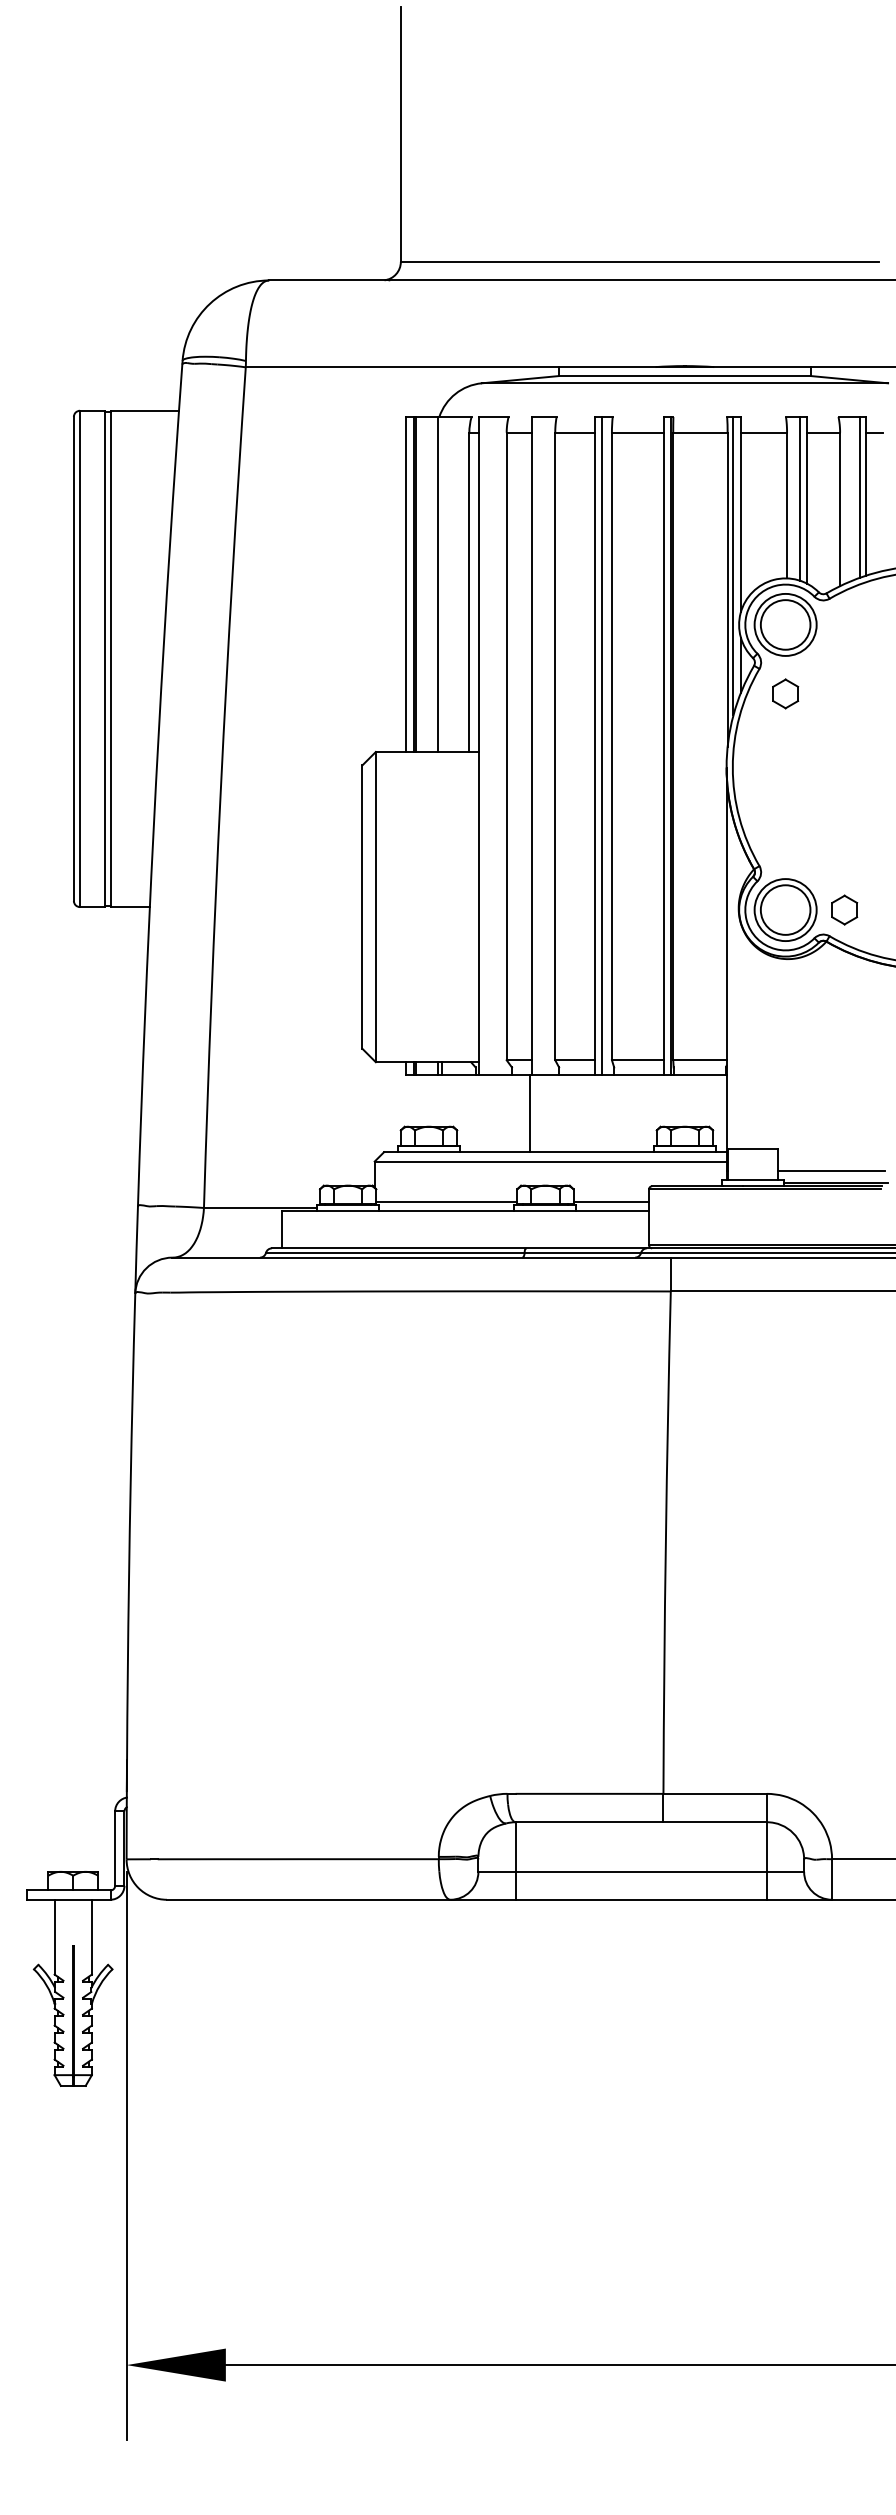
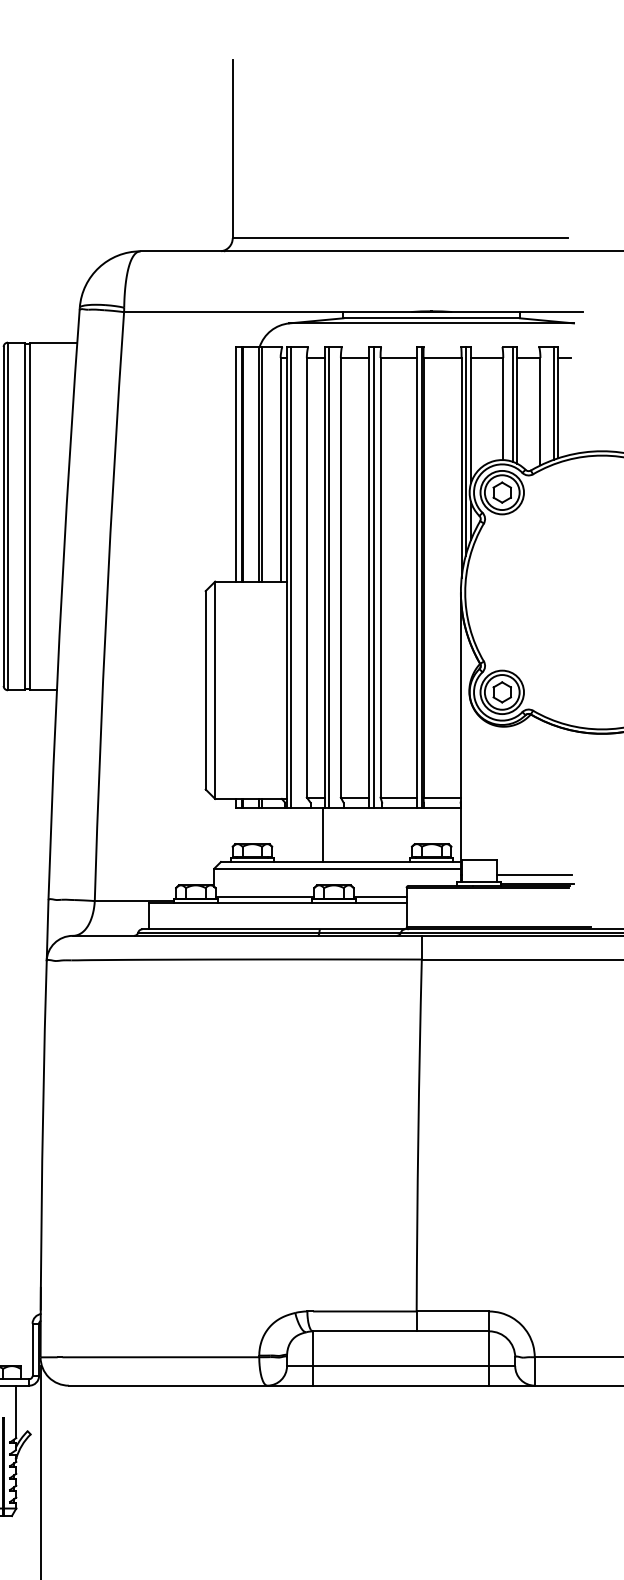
line: (442, 584) -> (261, 464), added
part: (785, 693) -> (502, 492), moved
line: (484, 745) -> (291, 577), added
line: (538, 745) -> (329, 577), added
part: (844, 909) -> (502, 691), moved

